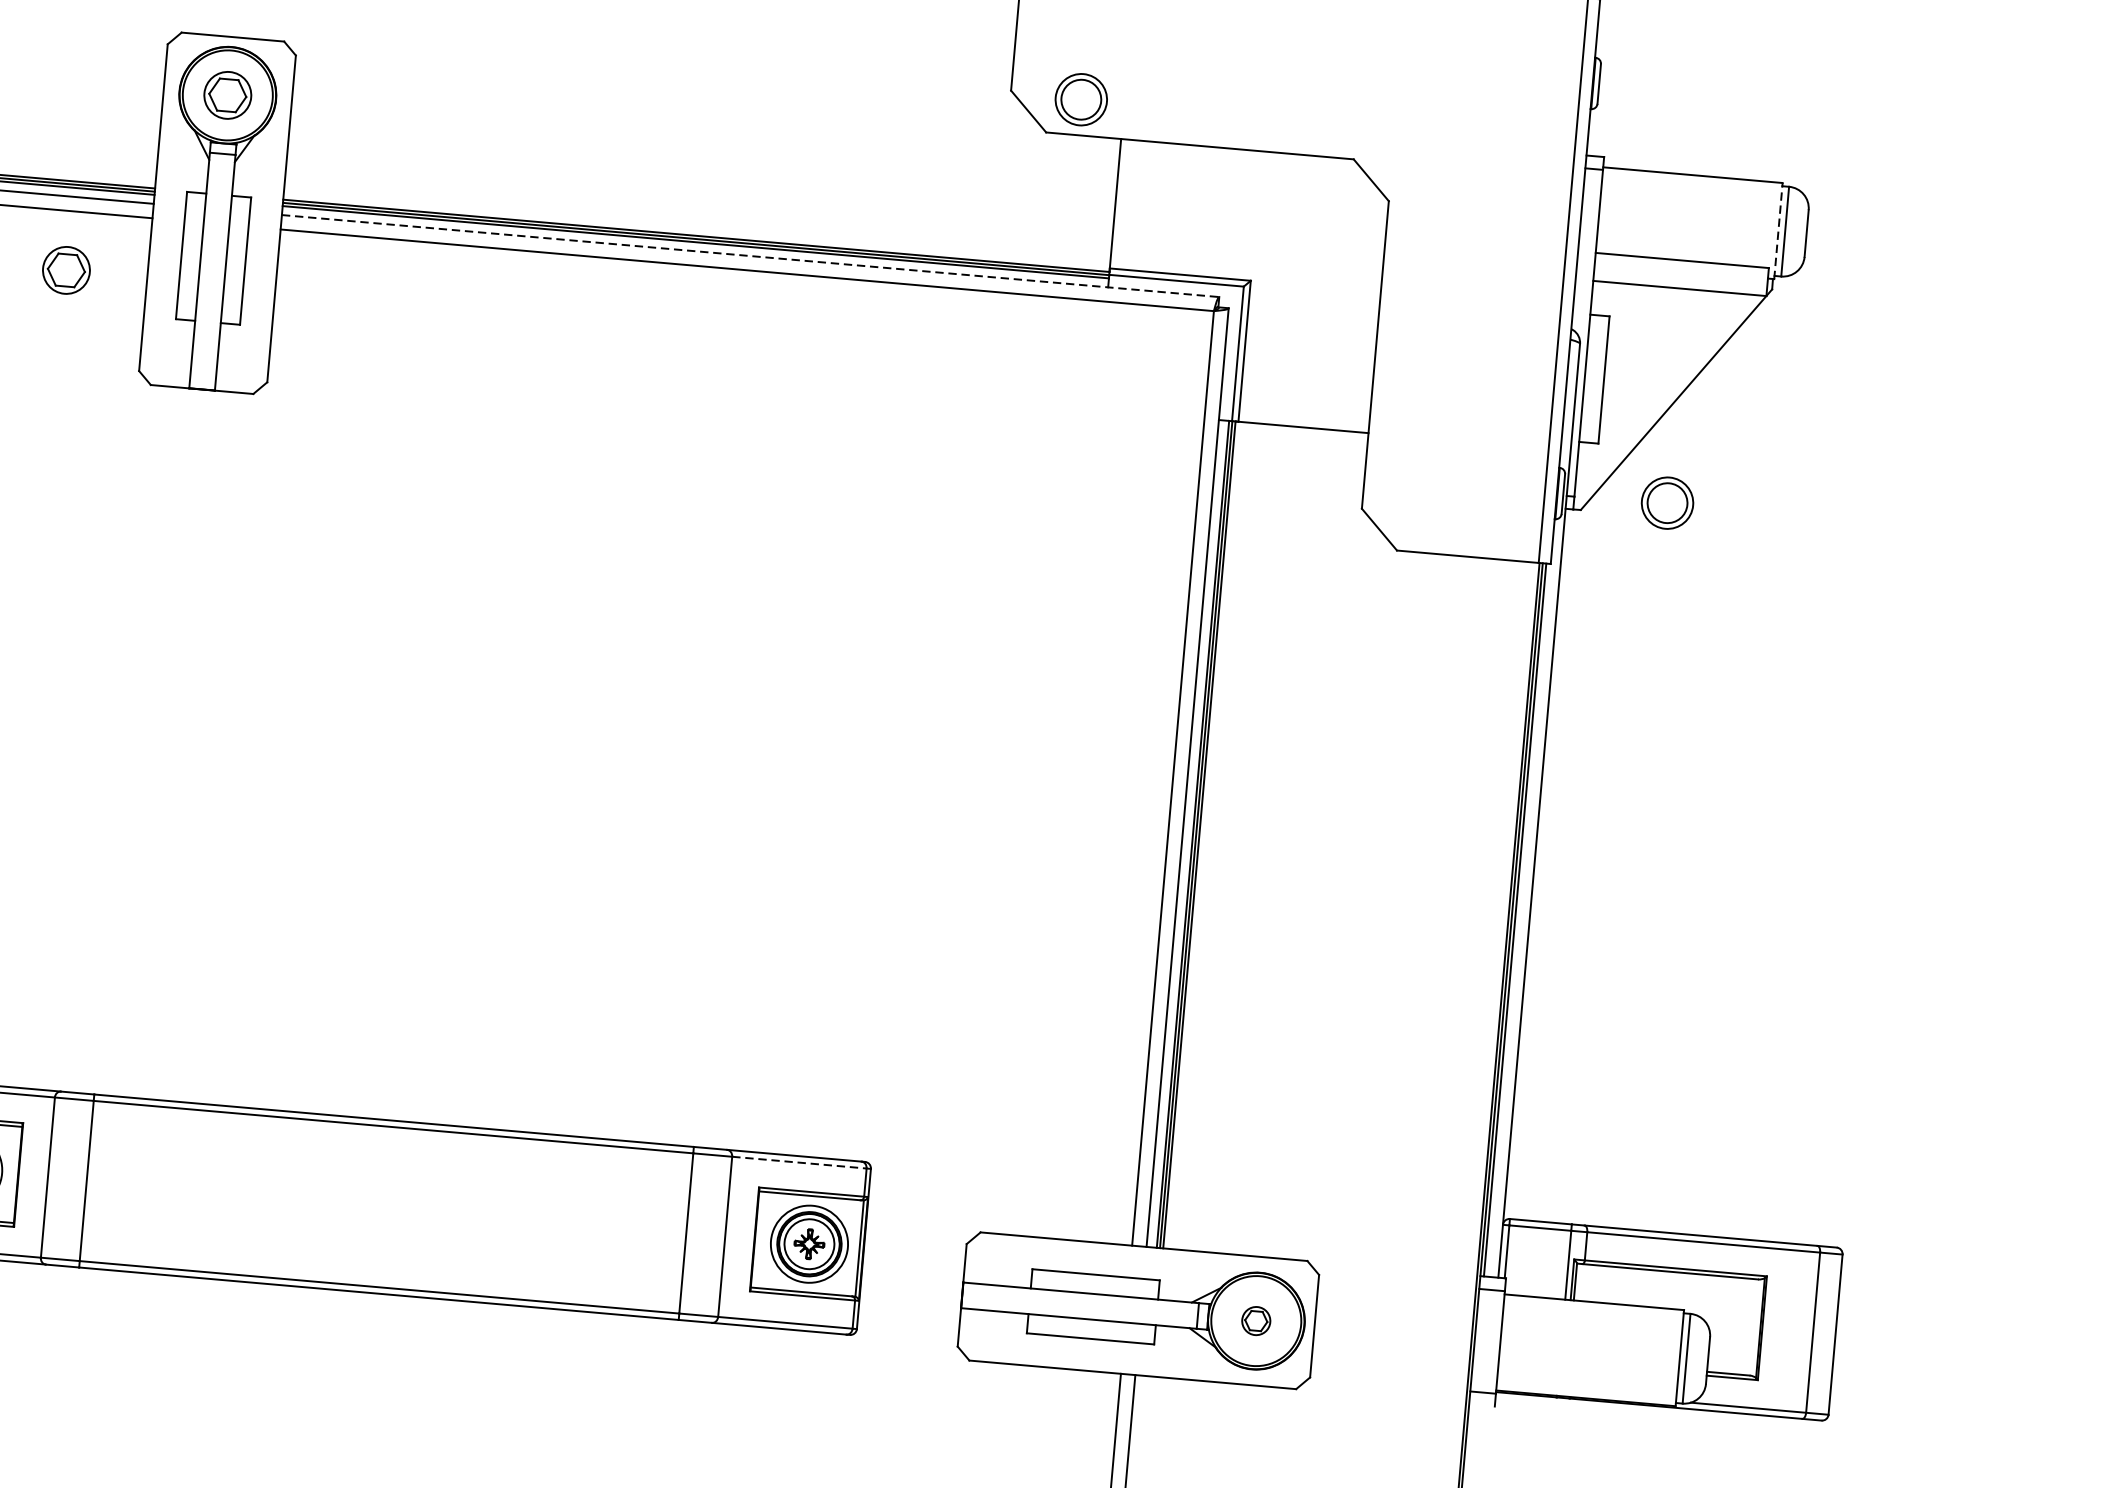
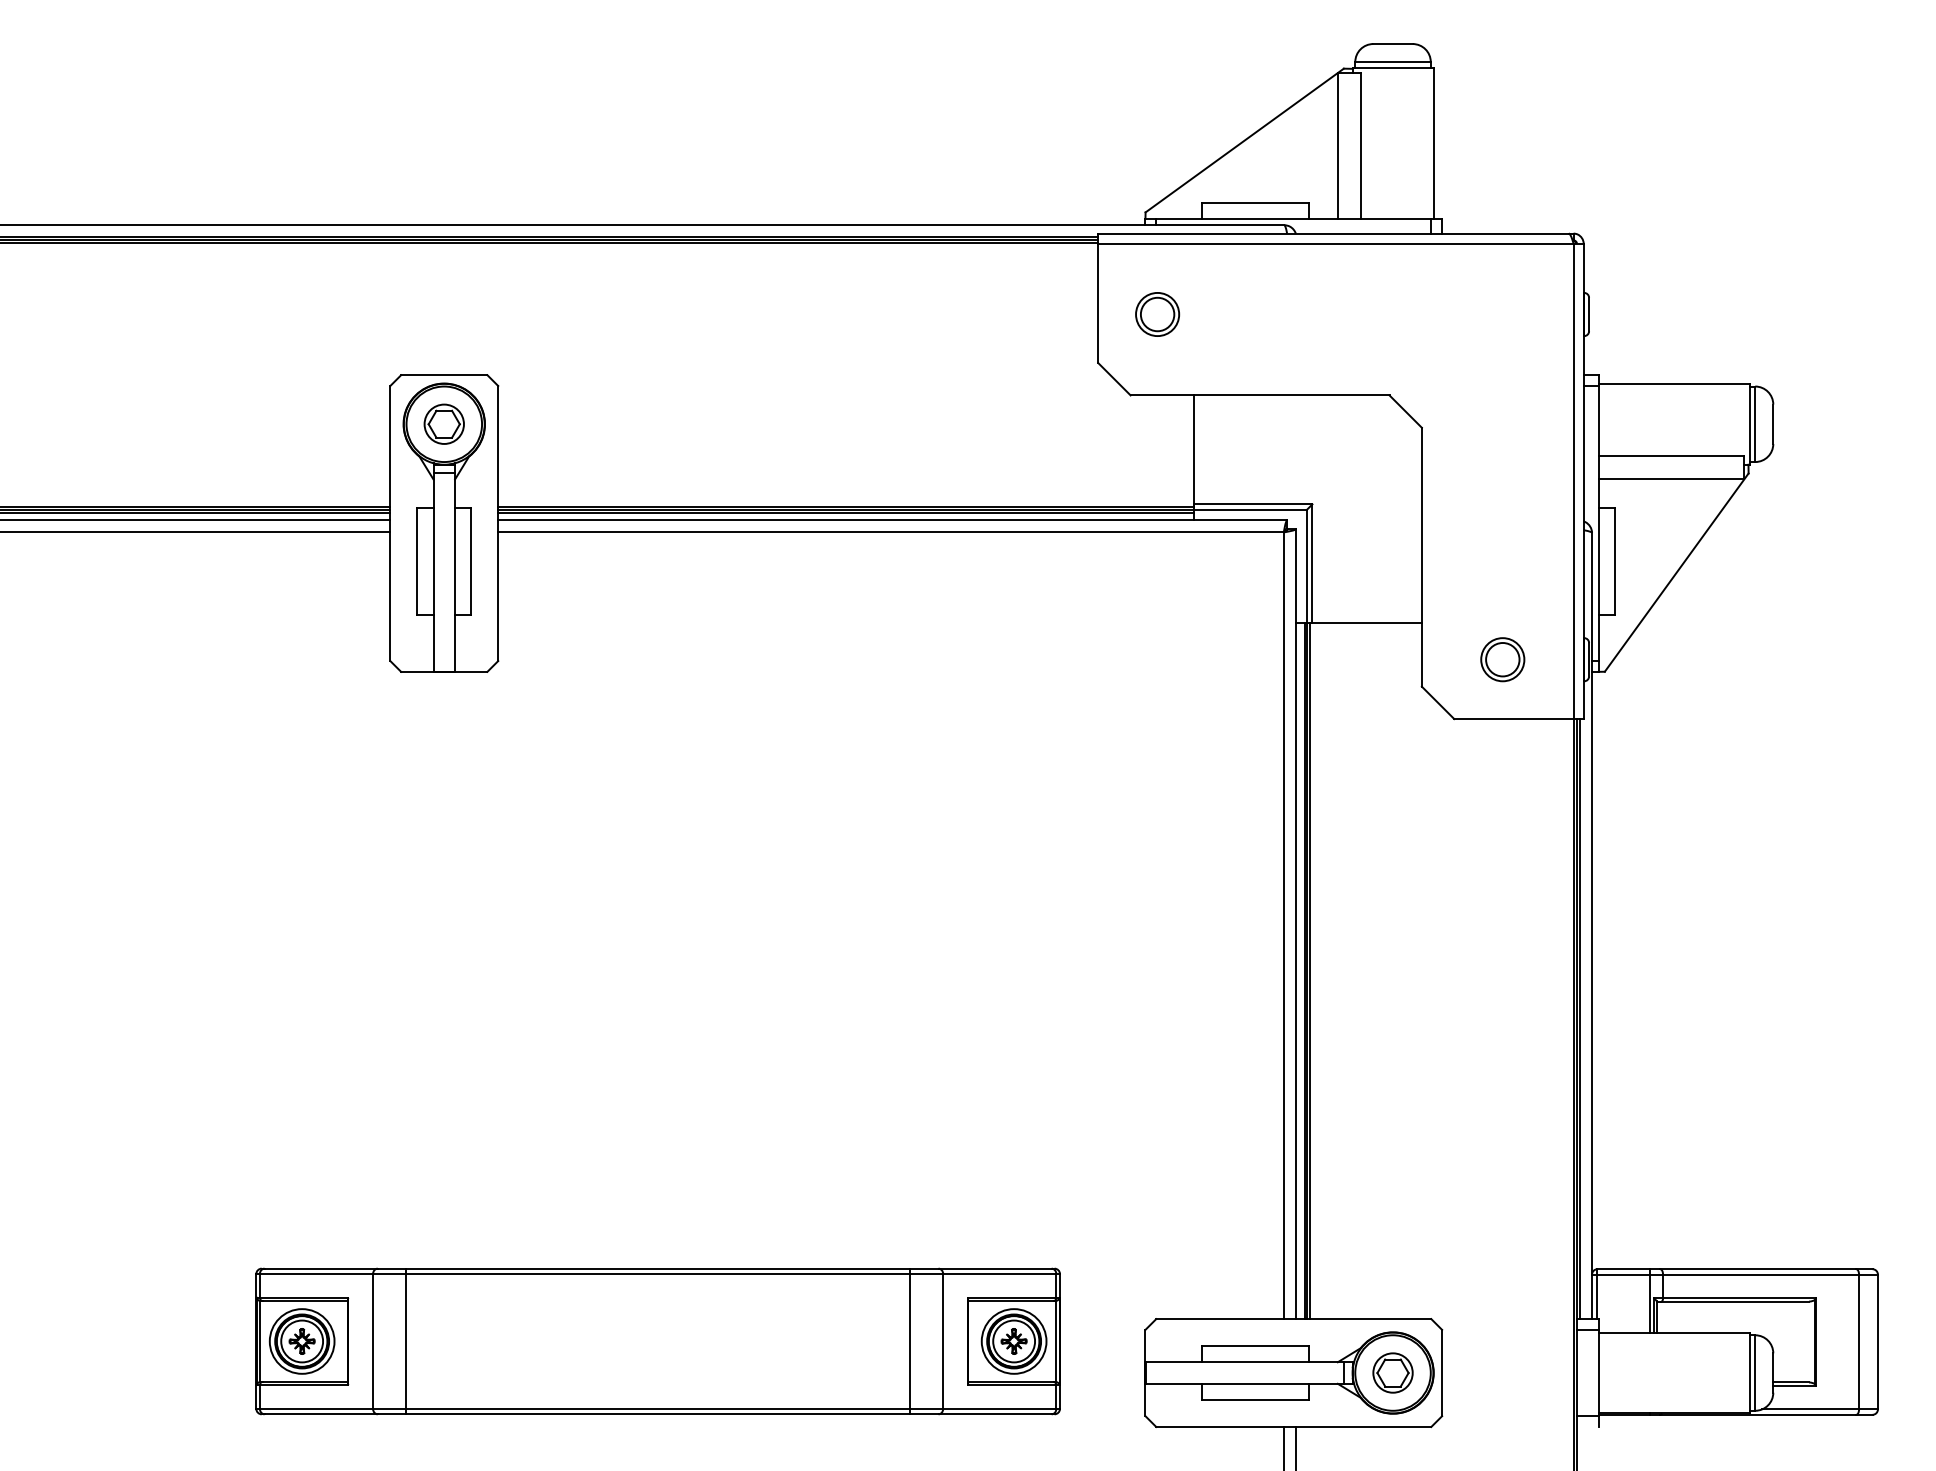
part: (1081, 99) -> (1157, 314), moved
line: (1778, 230) -> (1749, 423), dashed -> solid
line: (750, 256) -> (892, 520), dashed -> solid
part: (65, 269) -> (321, 581), removed
part: (1667, 502) -> (1502, 659), moved
line: (799, 1163) -> (999, 1274), dashed -> solid
part: (1255, 1320) -> (1392, 1372), size x1.67

